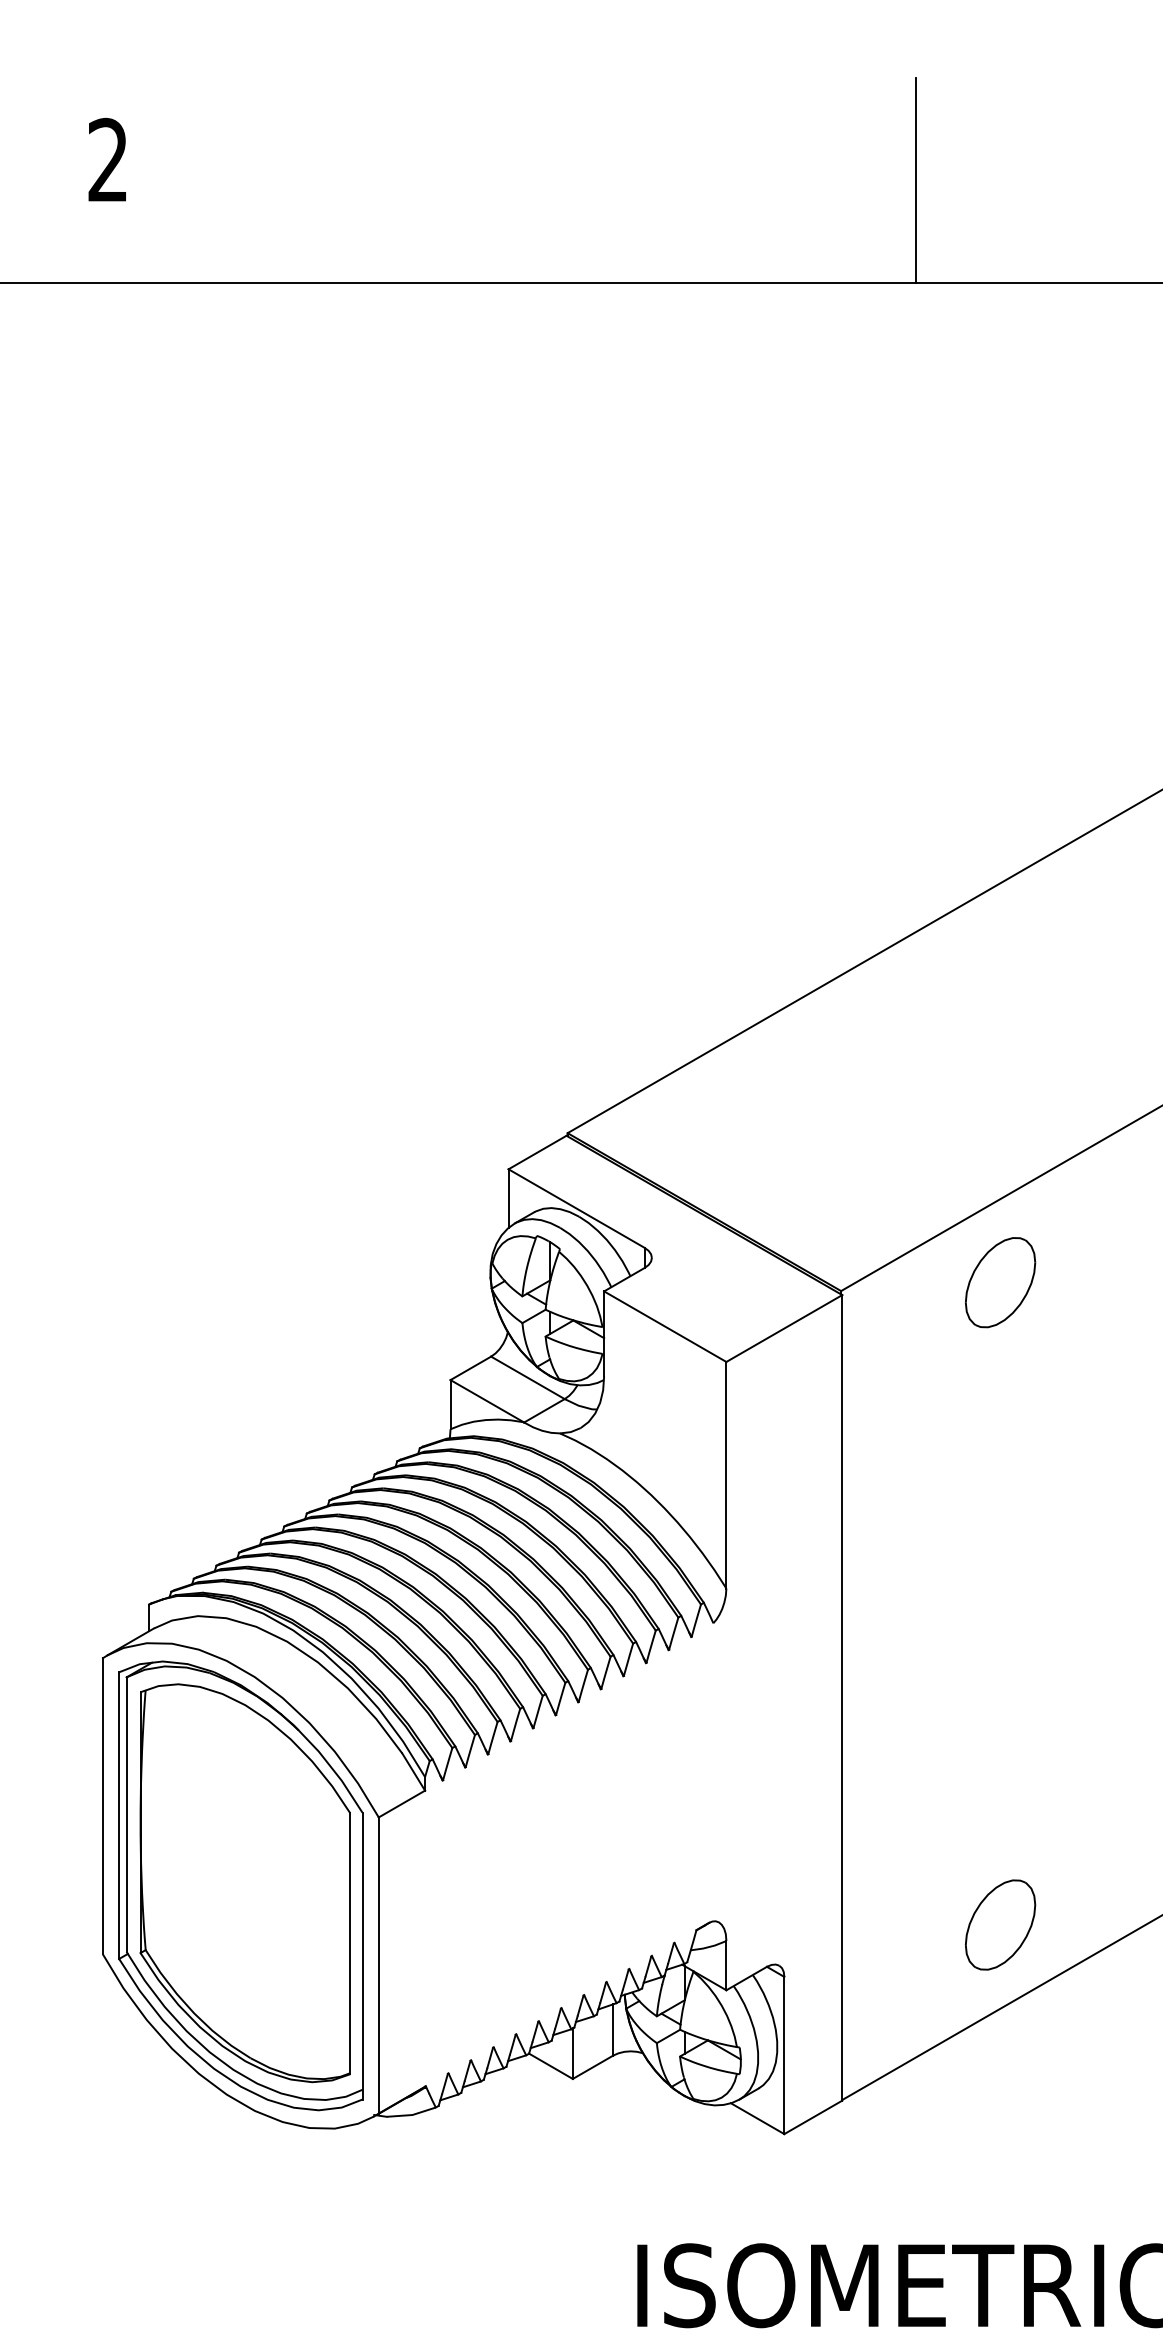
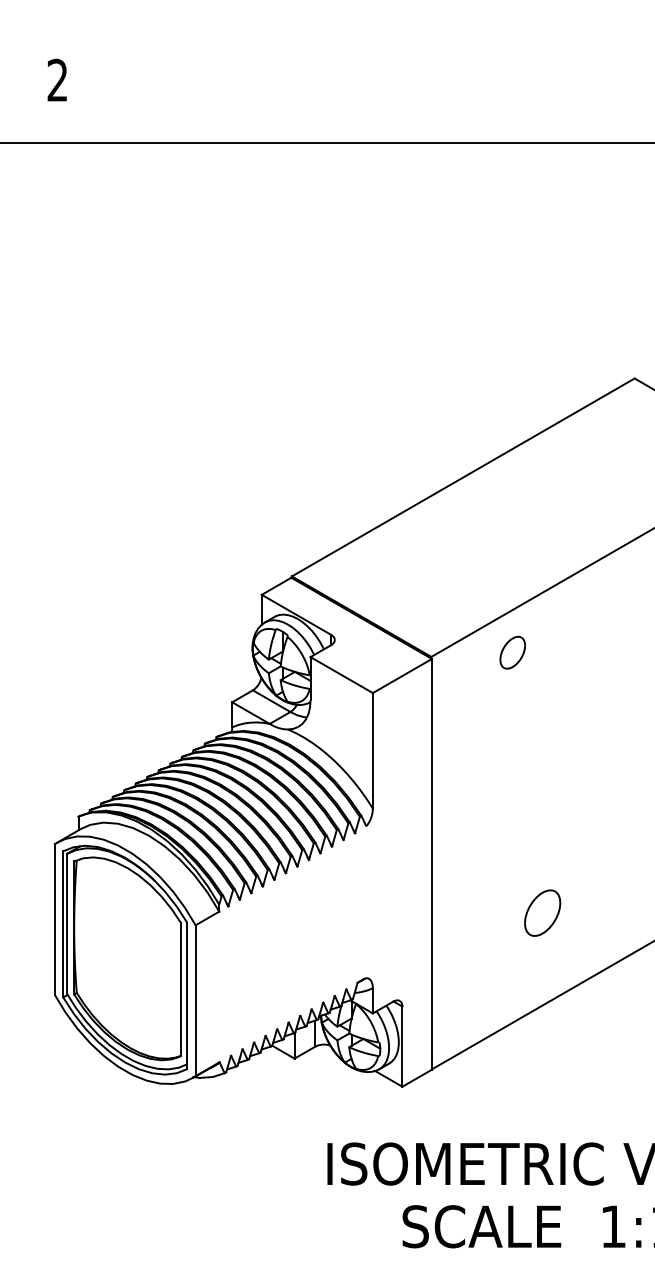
line: (915, 180) -> (469, 90), removed
part: (1000, 1282) -> (512, 652), size x0.7
part: (1000, 1923) -> (542, 912), moved

